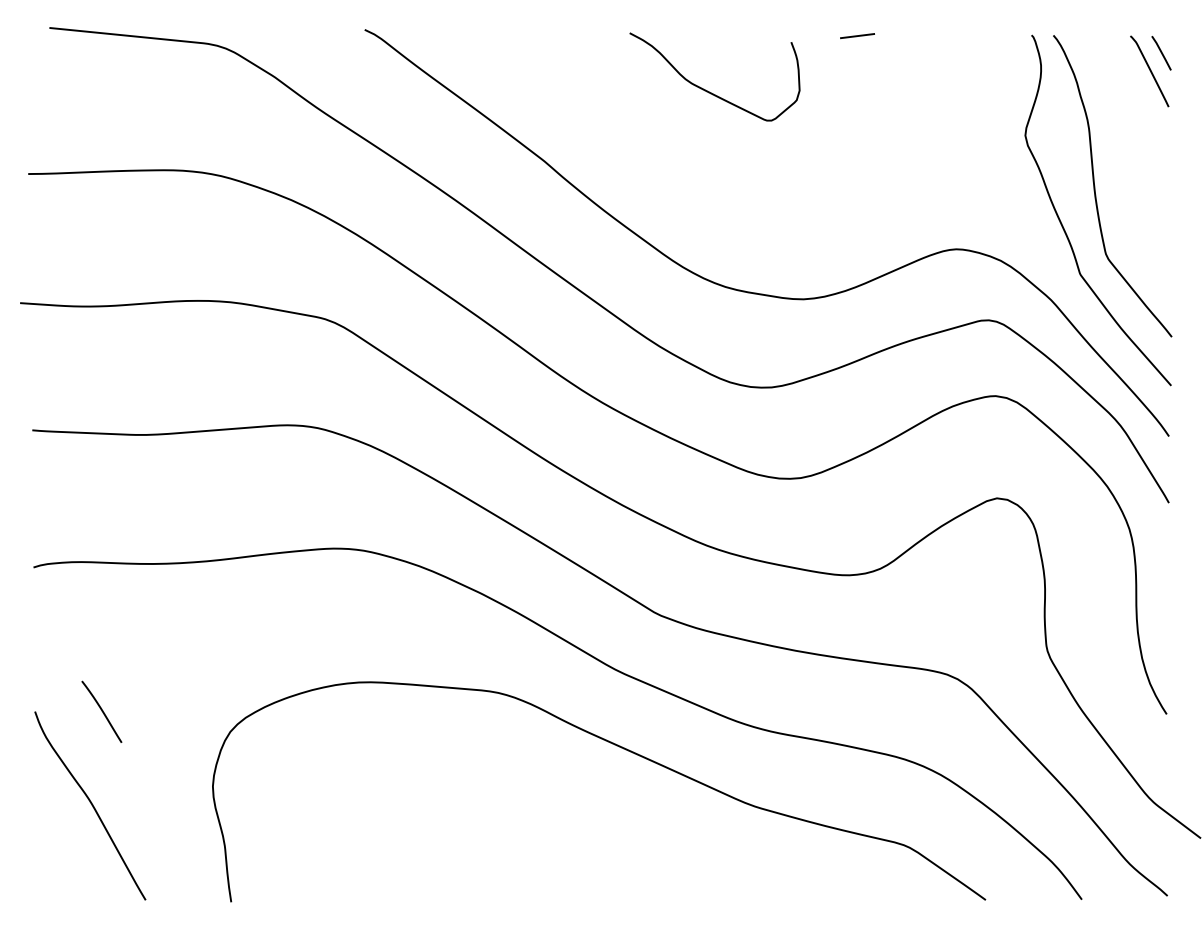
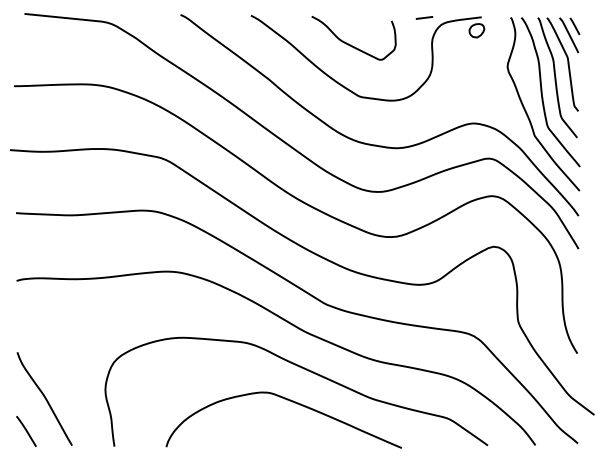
part: (1126, 156) -> (557, 77), added
part: (704, 178) -> (348, 88), added
line: (101, 709) -> (26, 430), moved
curve: (584, 811) -> (289, 401), added

